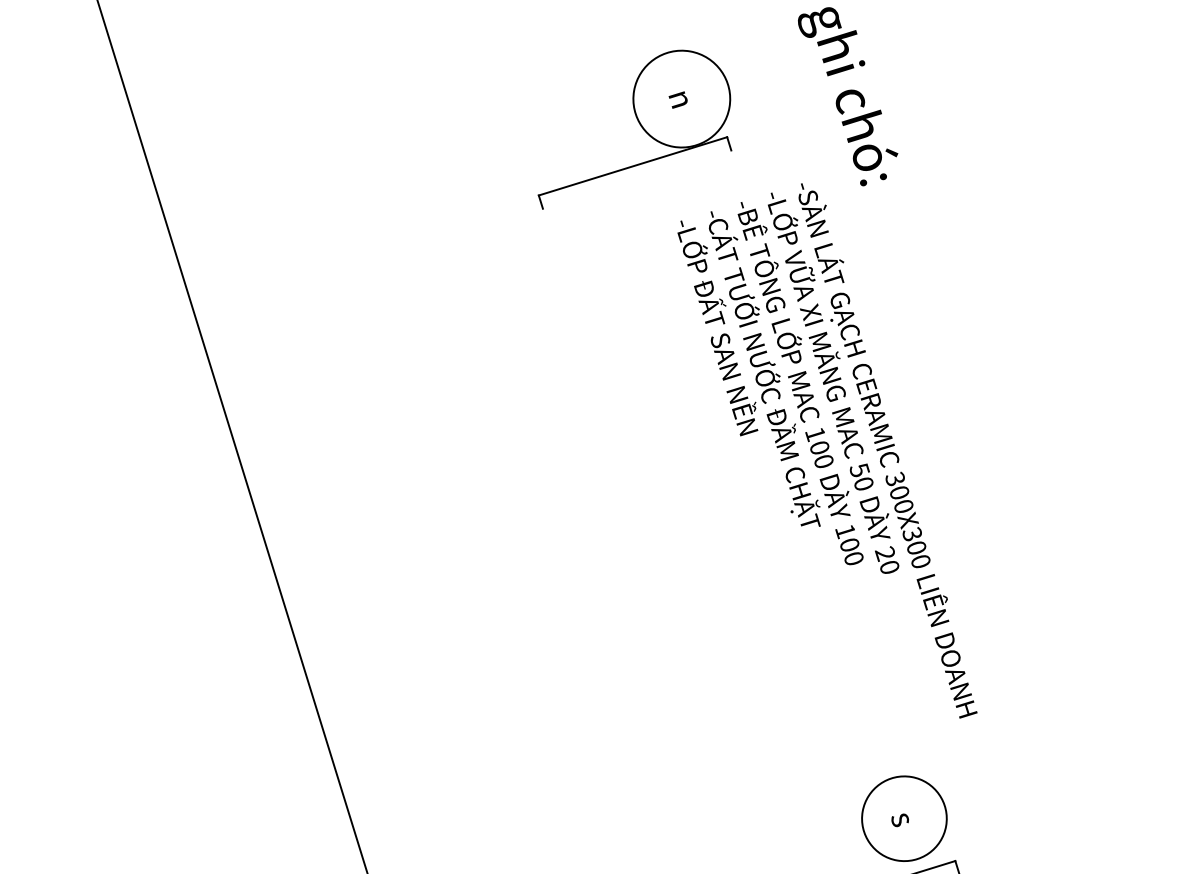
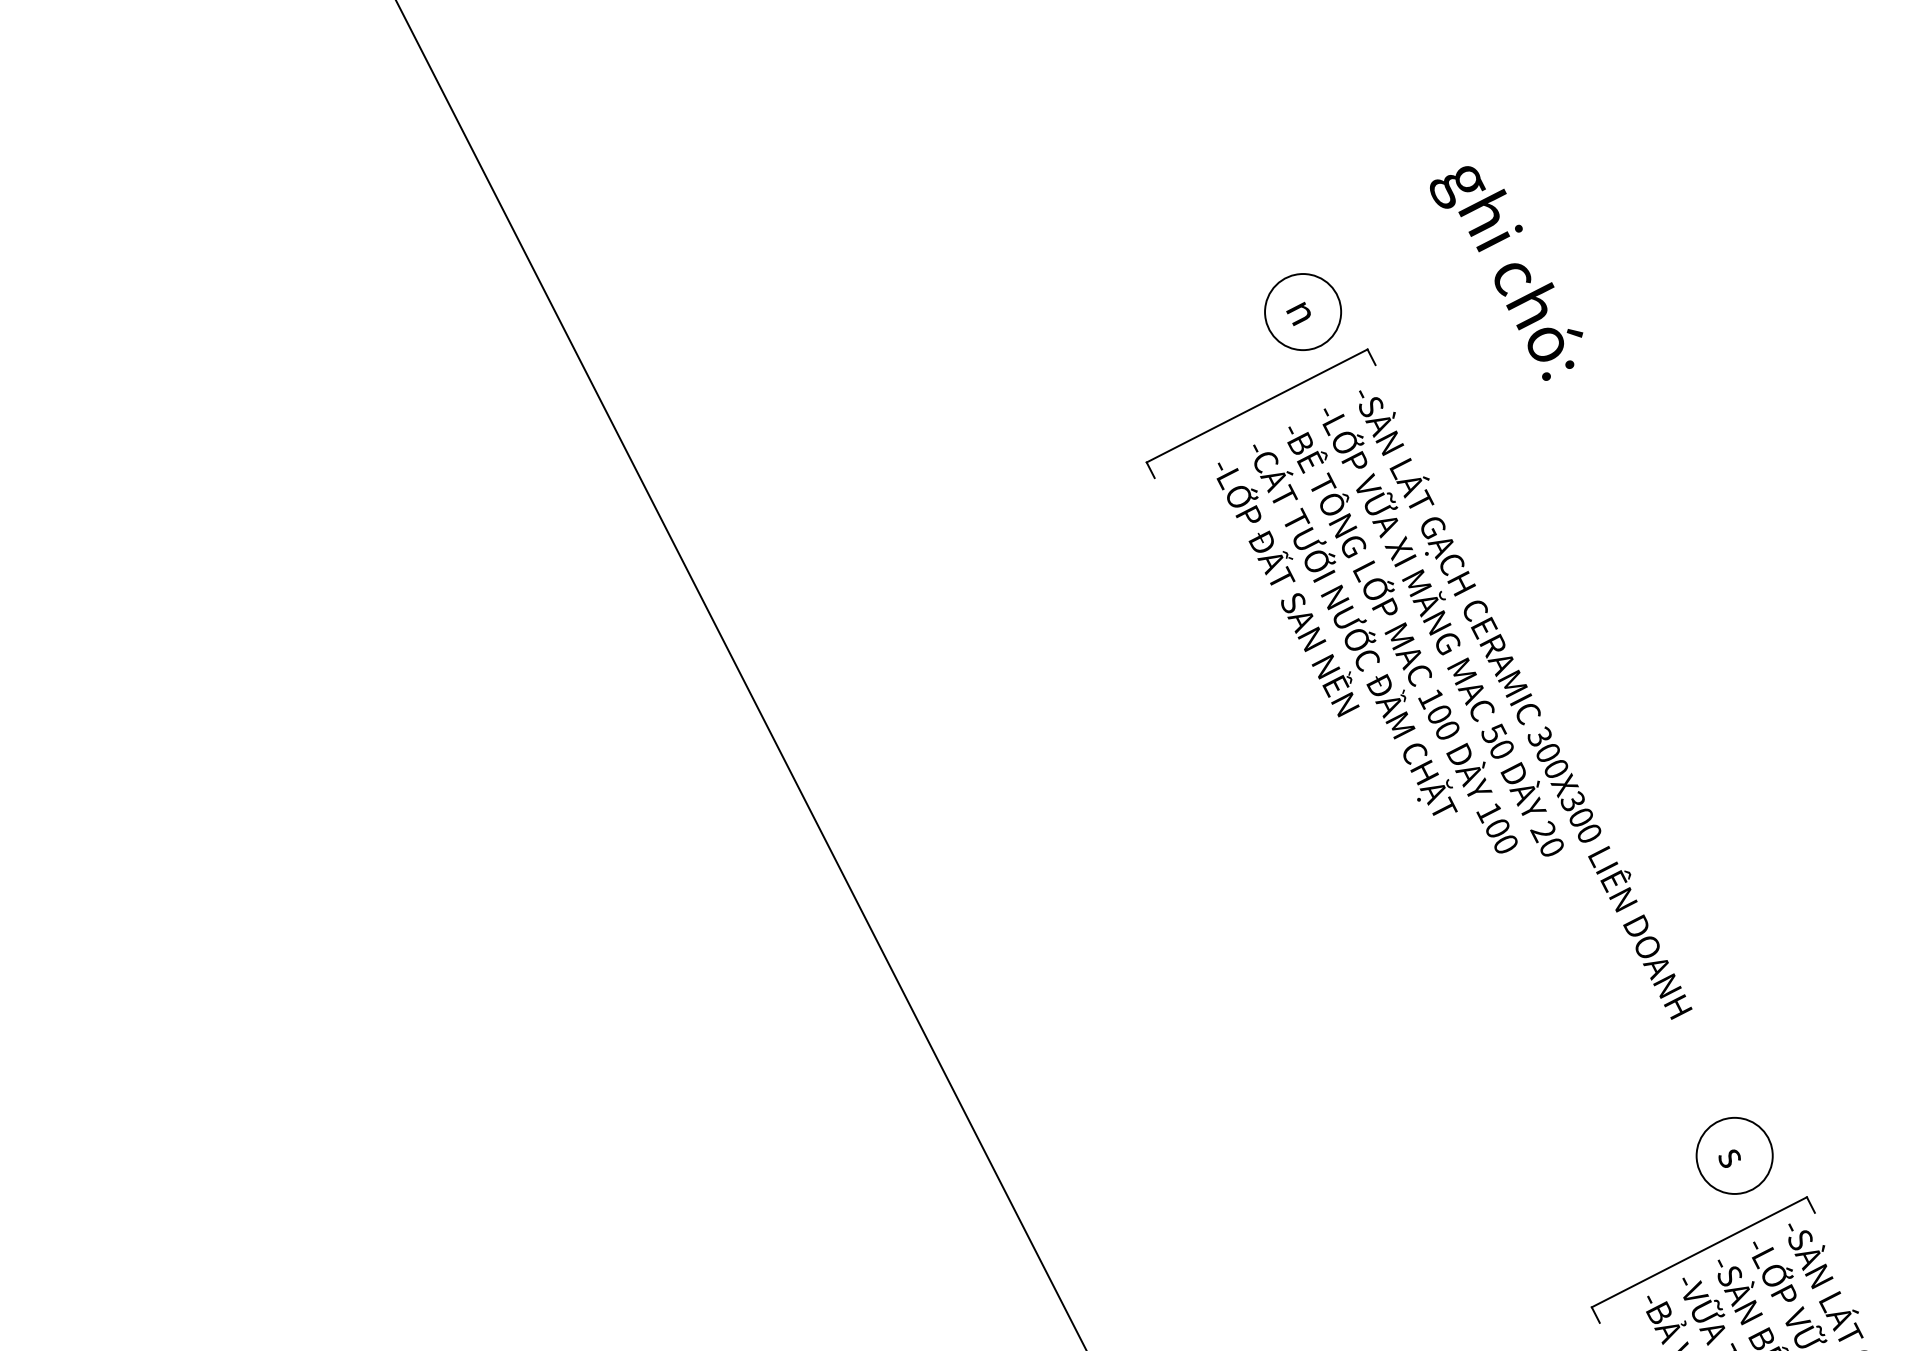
circle: (682, 99) -> (1303, 312), size x0.62
text: (832, 442) -> (1454, 704), moved
circle: (904, 818) -> (1734, 1155), size x0.71

